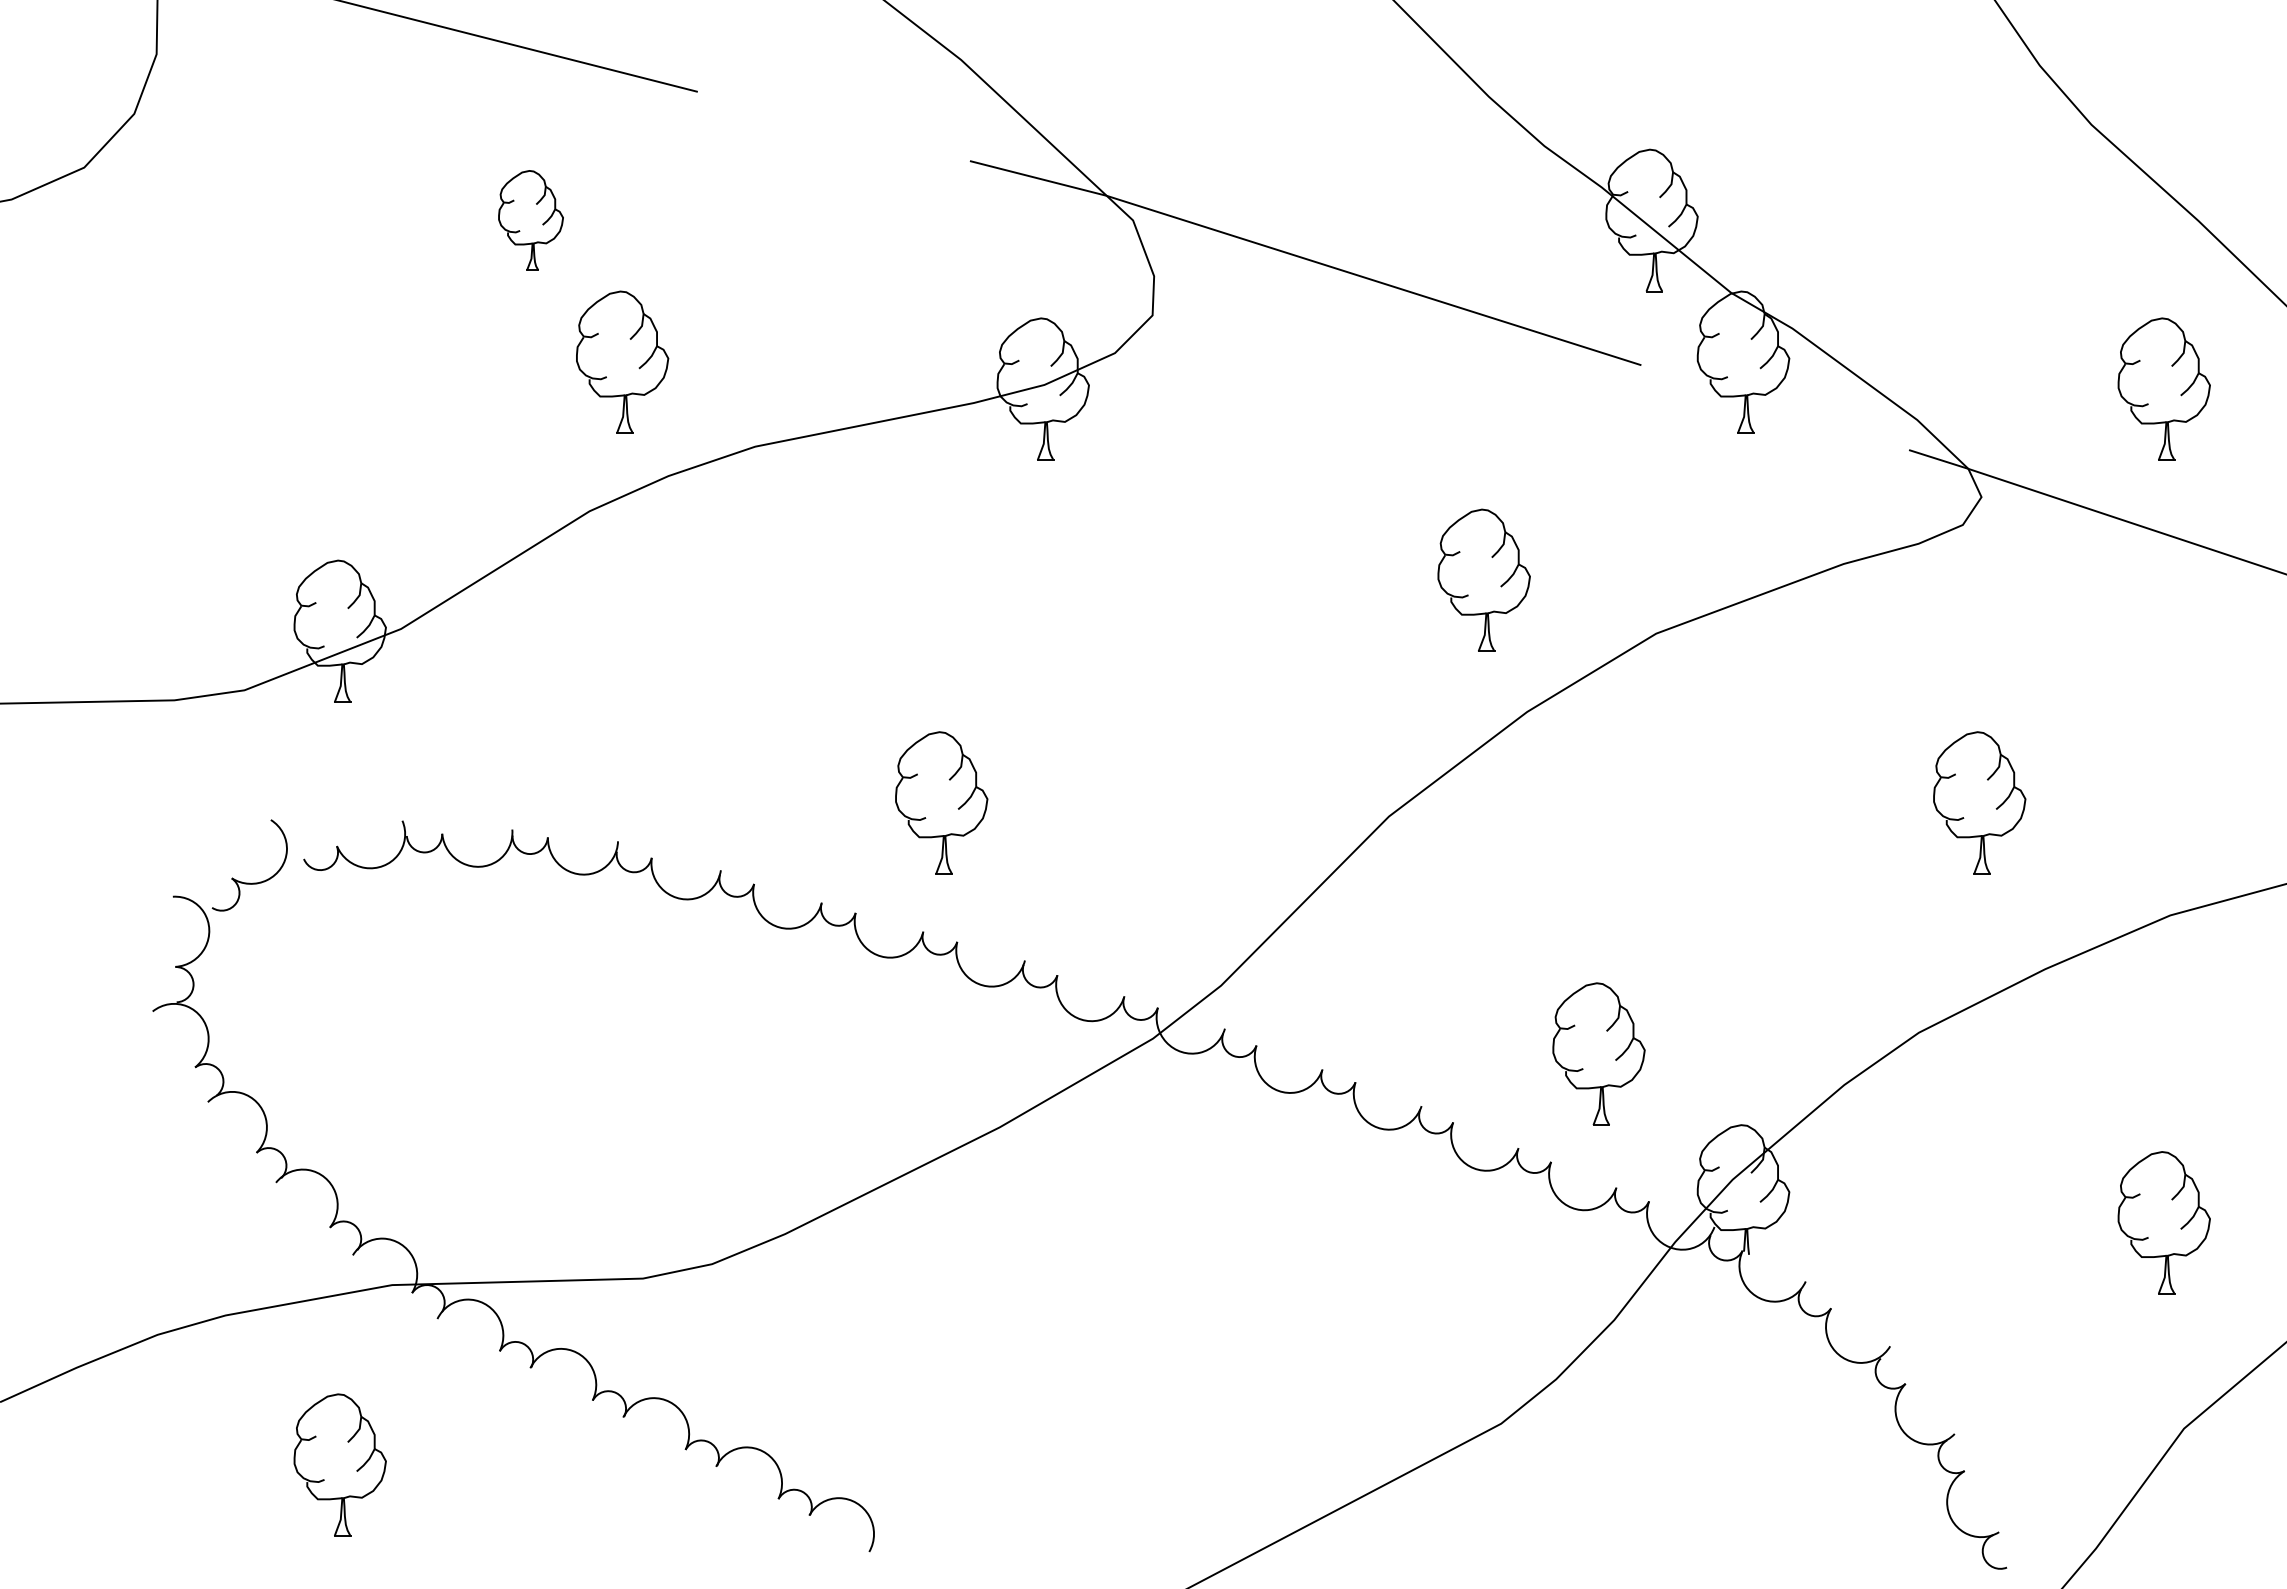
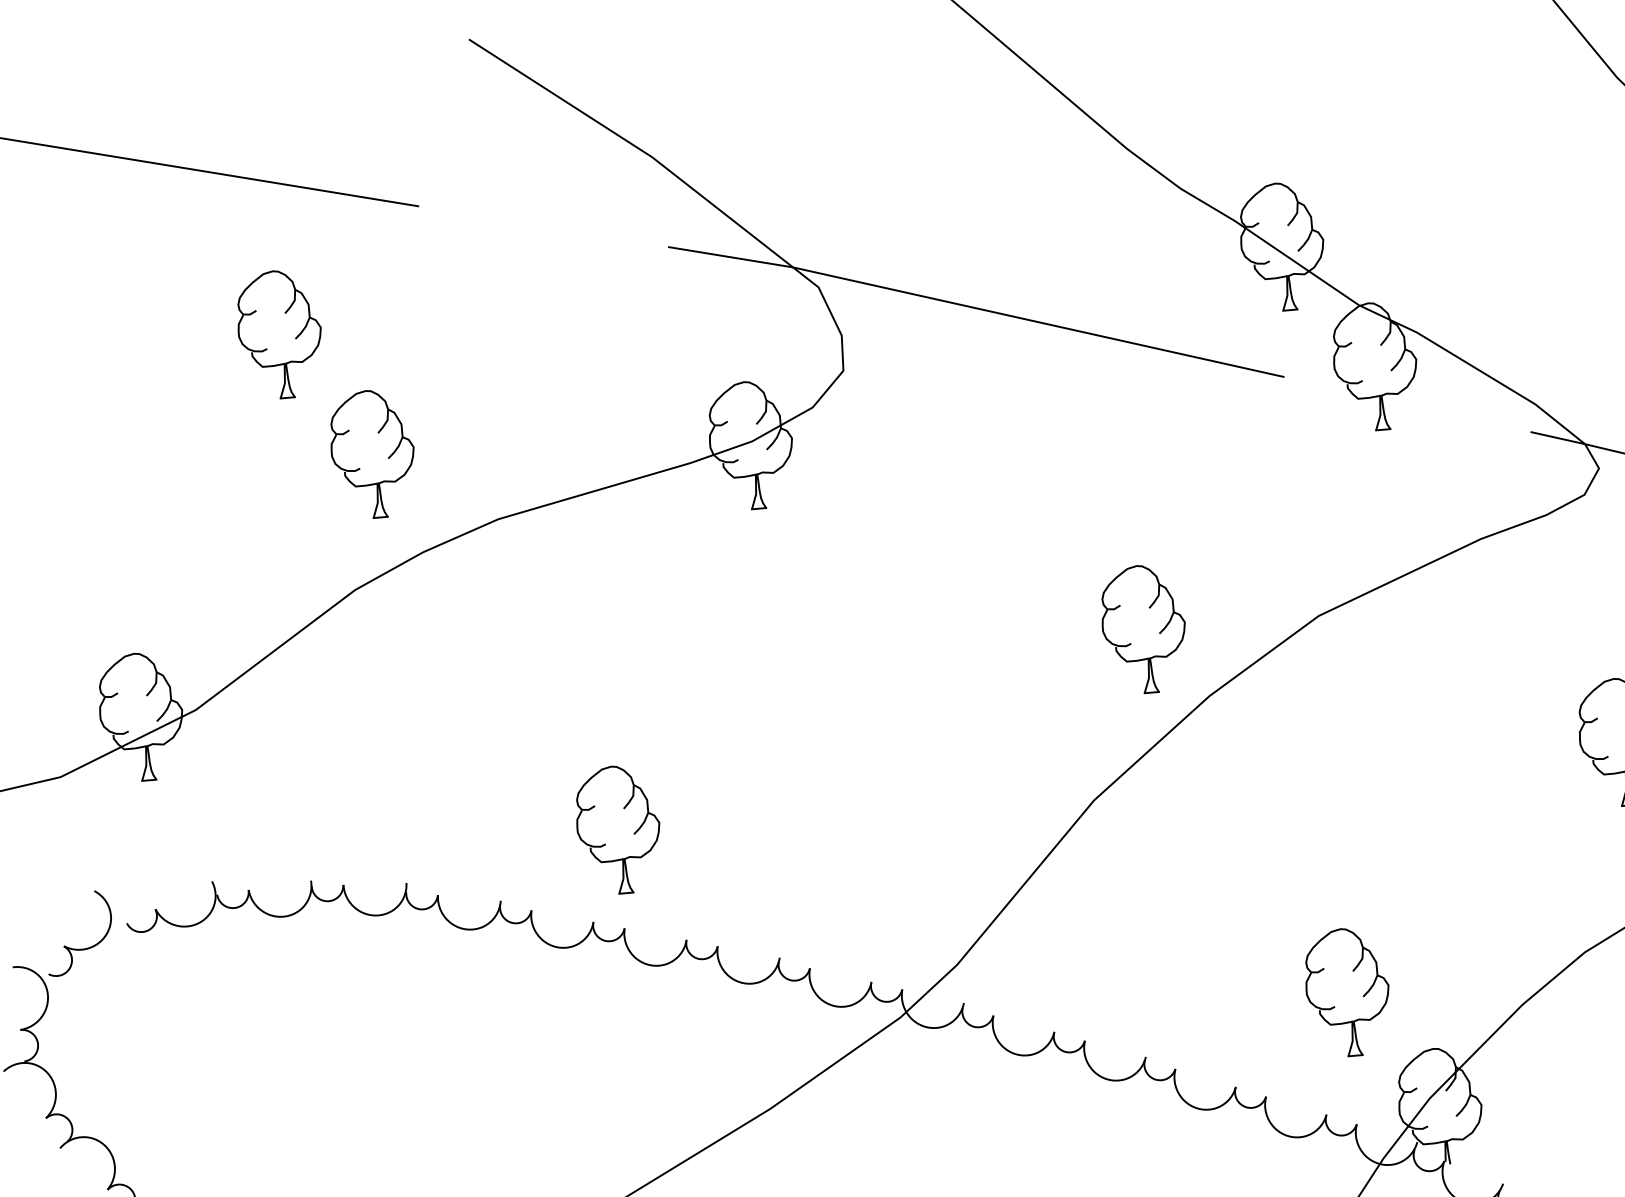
part: (530, 220) -> (279, 334), size x1.43
part: (1483, 579) -> (1143, 628), moved
part: (941, 802) -> (618, 829), moved
part: (1598, 1053) -> (1347, 991), moved

